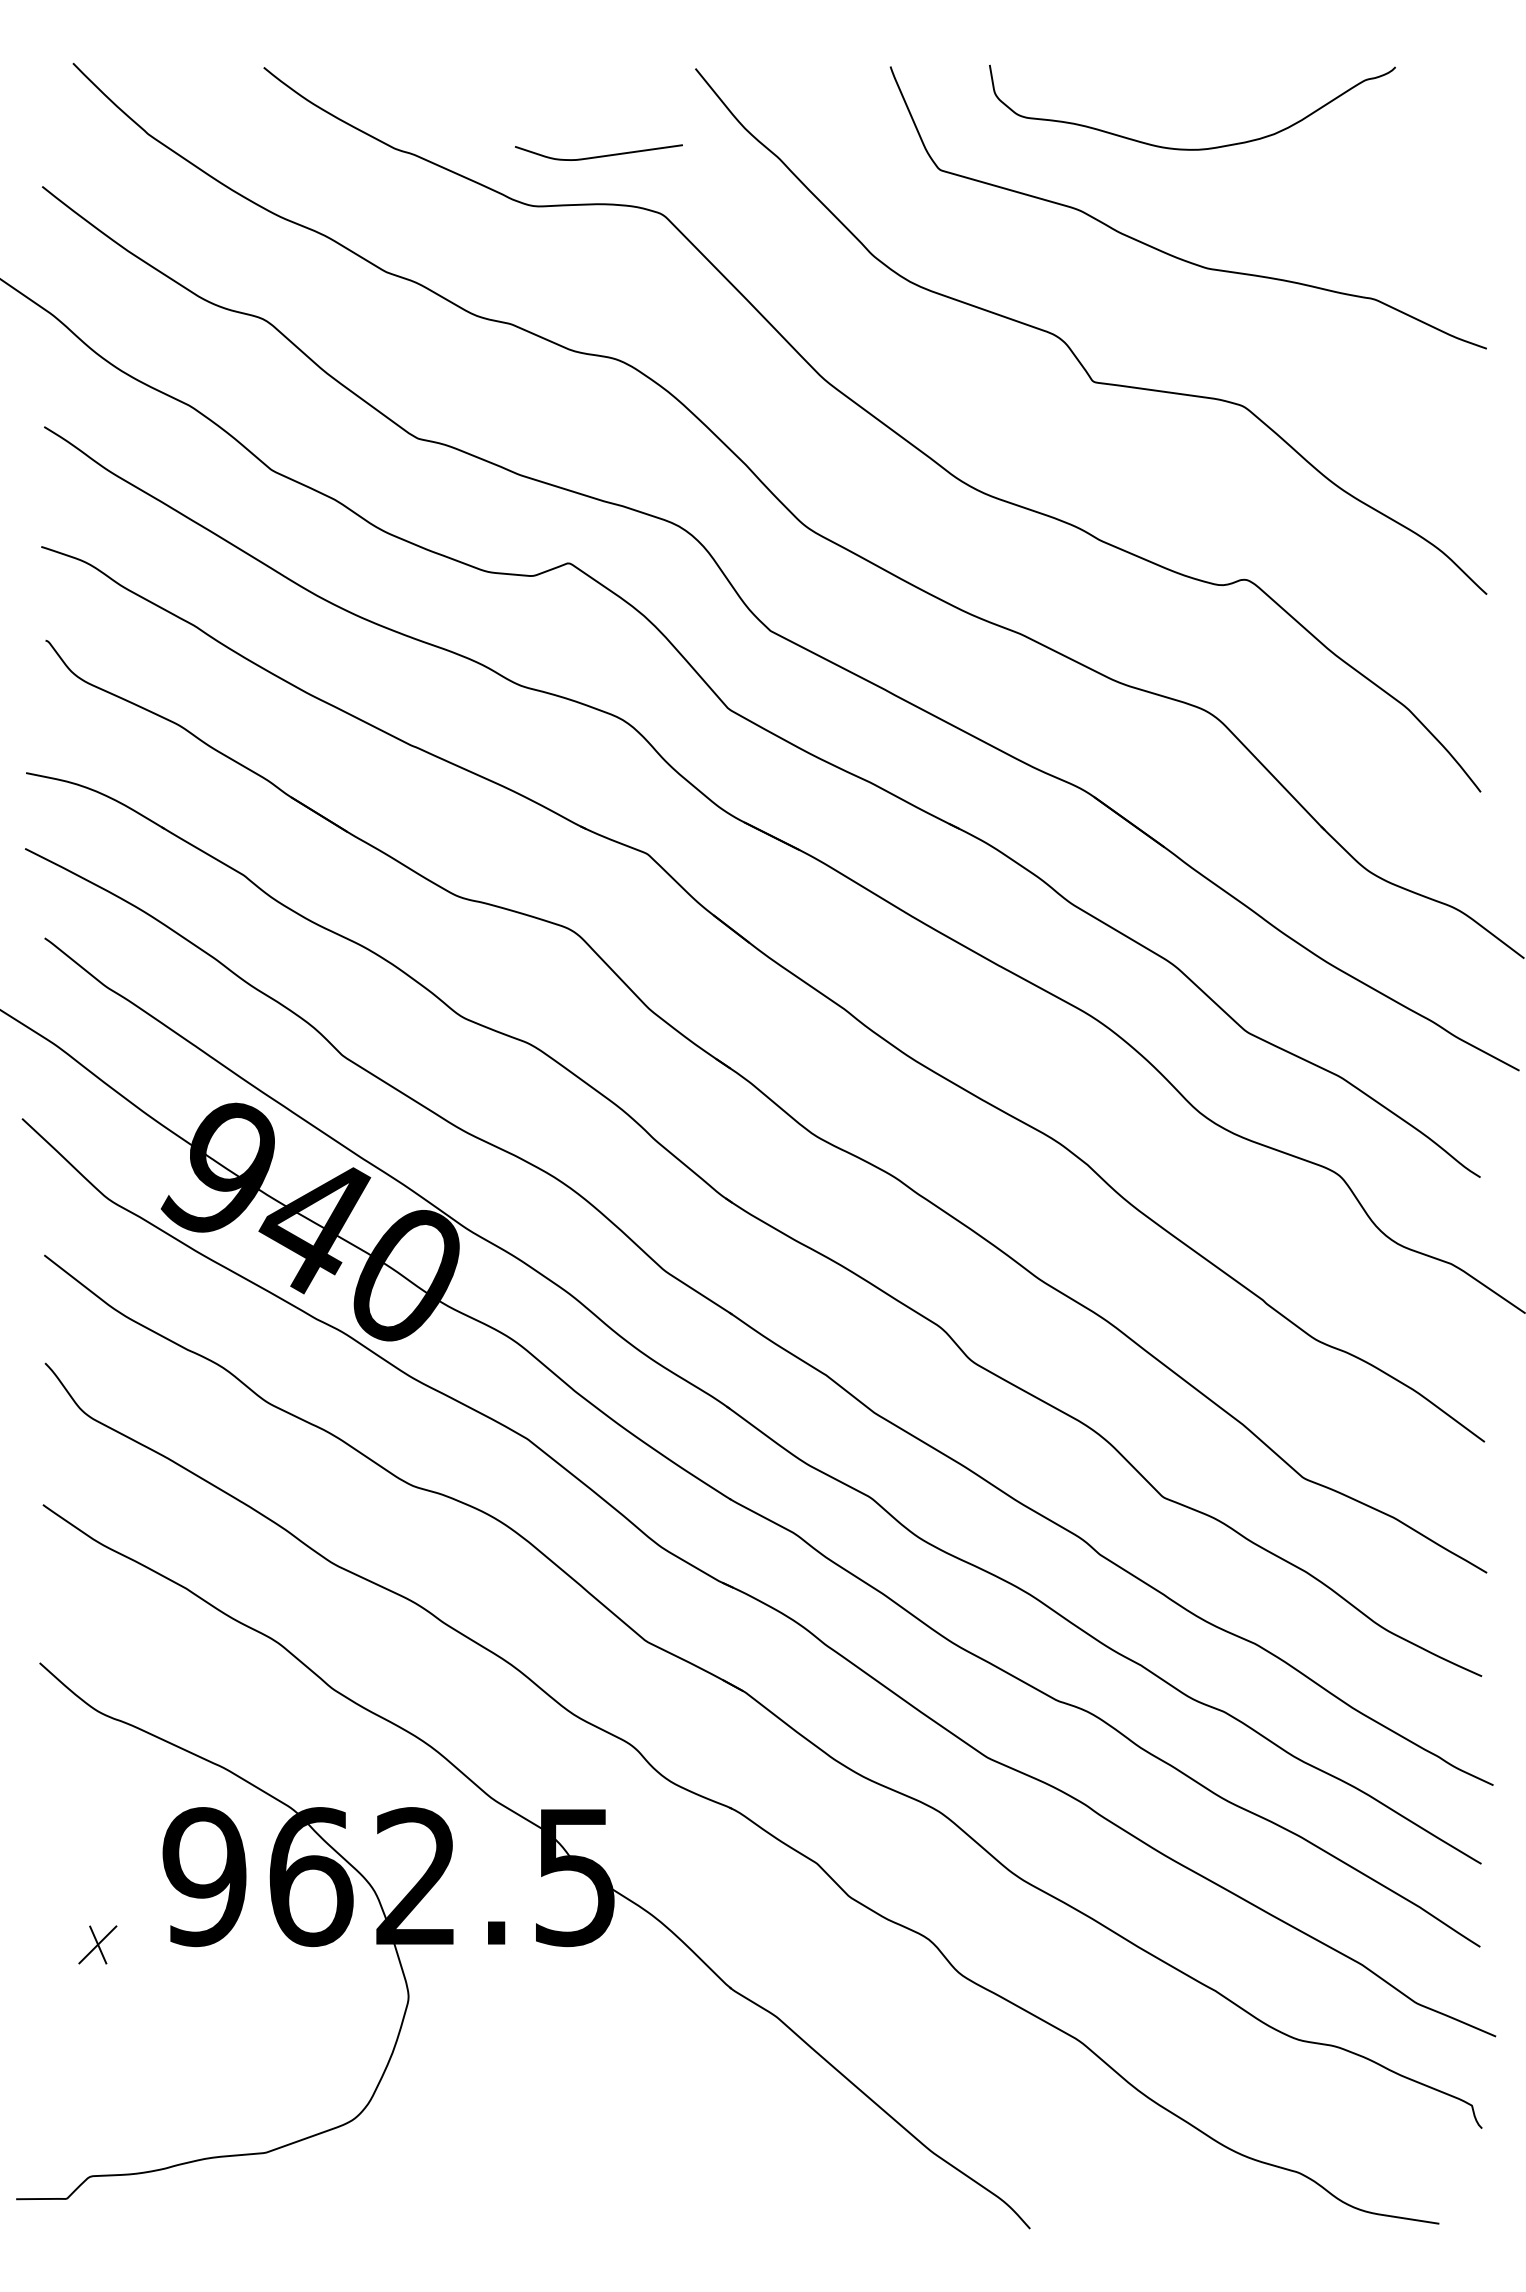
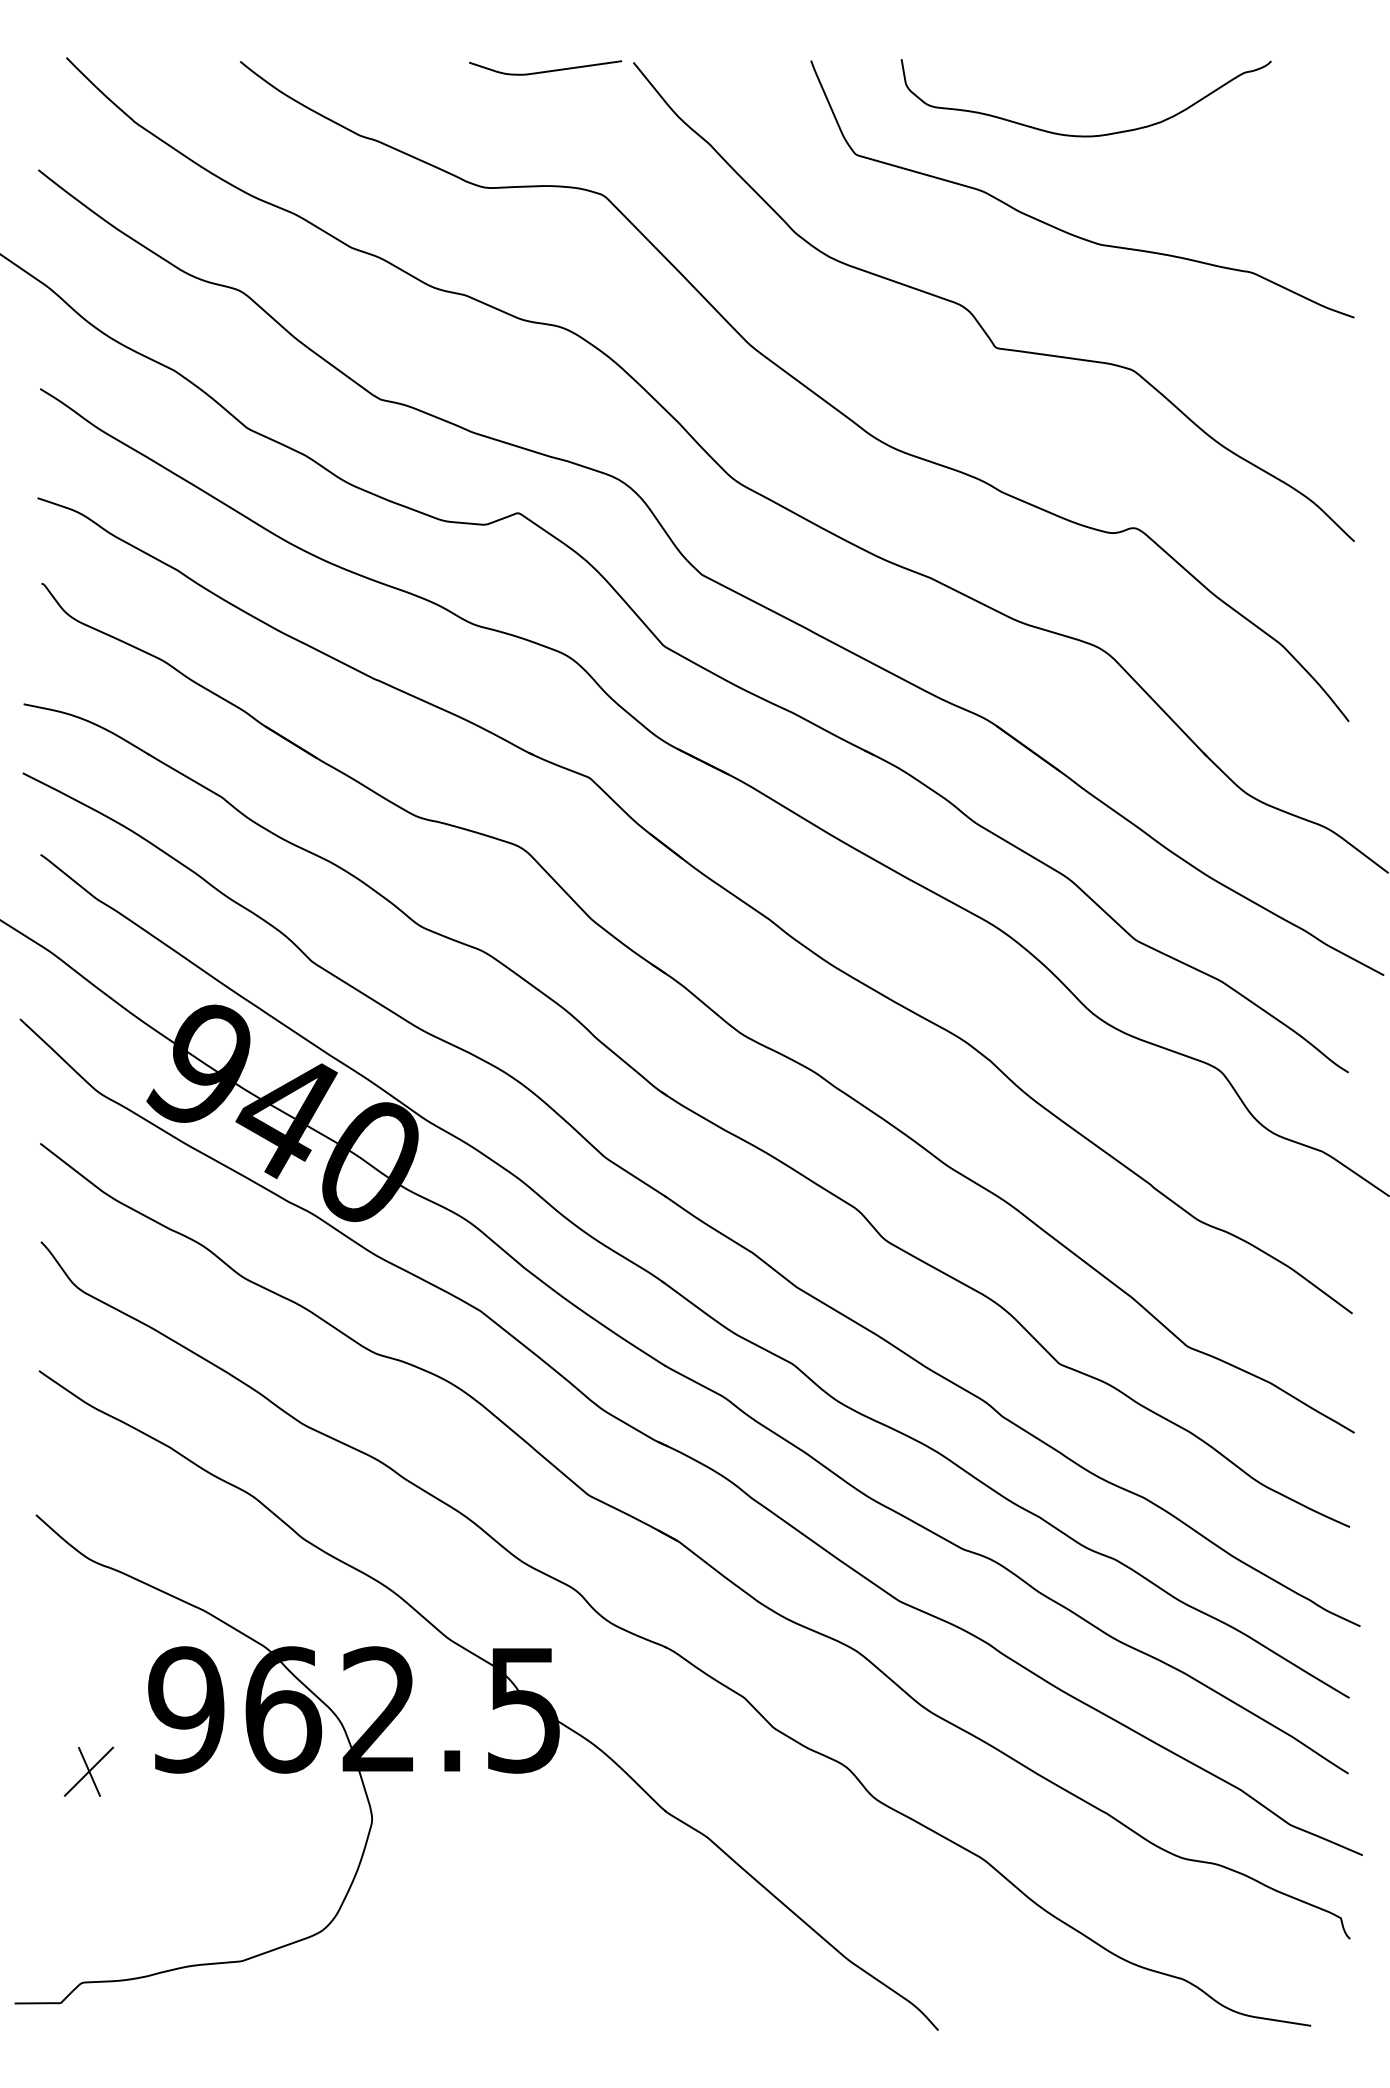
curve: (600, 155) -> (546, 70), moved
part: (97, 1944) -> (88, 1771), size x1.43

